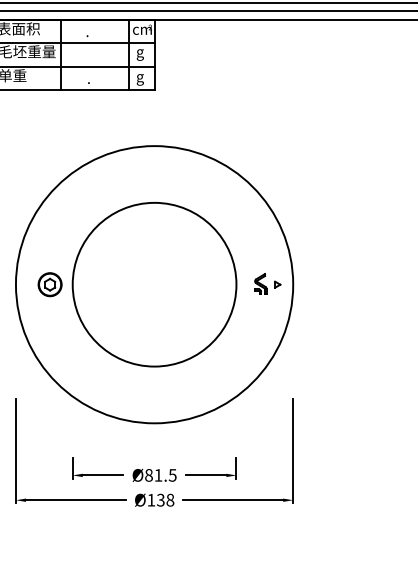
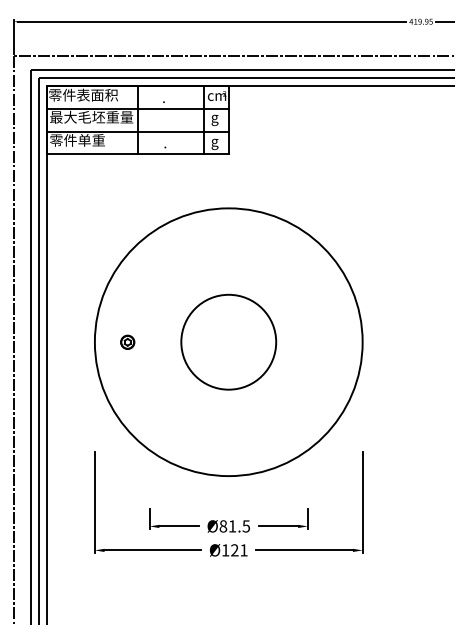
part: (268, 283) -> (338, 341), removed
part: (49, 284) -> (127, 342), size x0.6
circle: (154, 284) -> (228, 342), size x0.6
text: (165, 500) -> (239, 550), 138 -> 121

